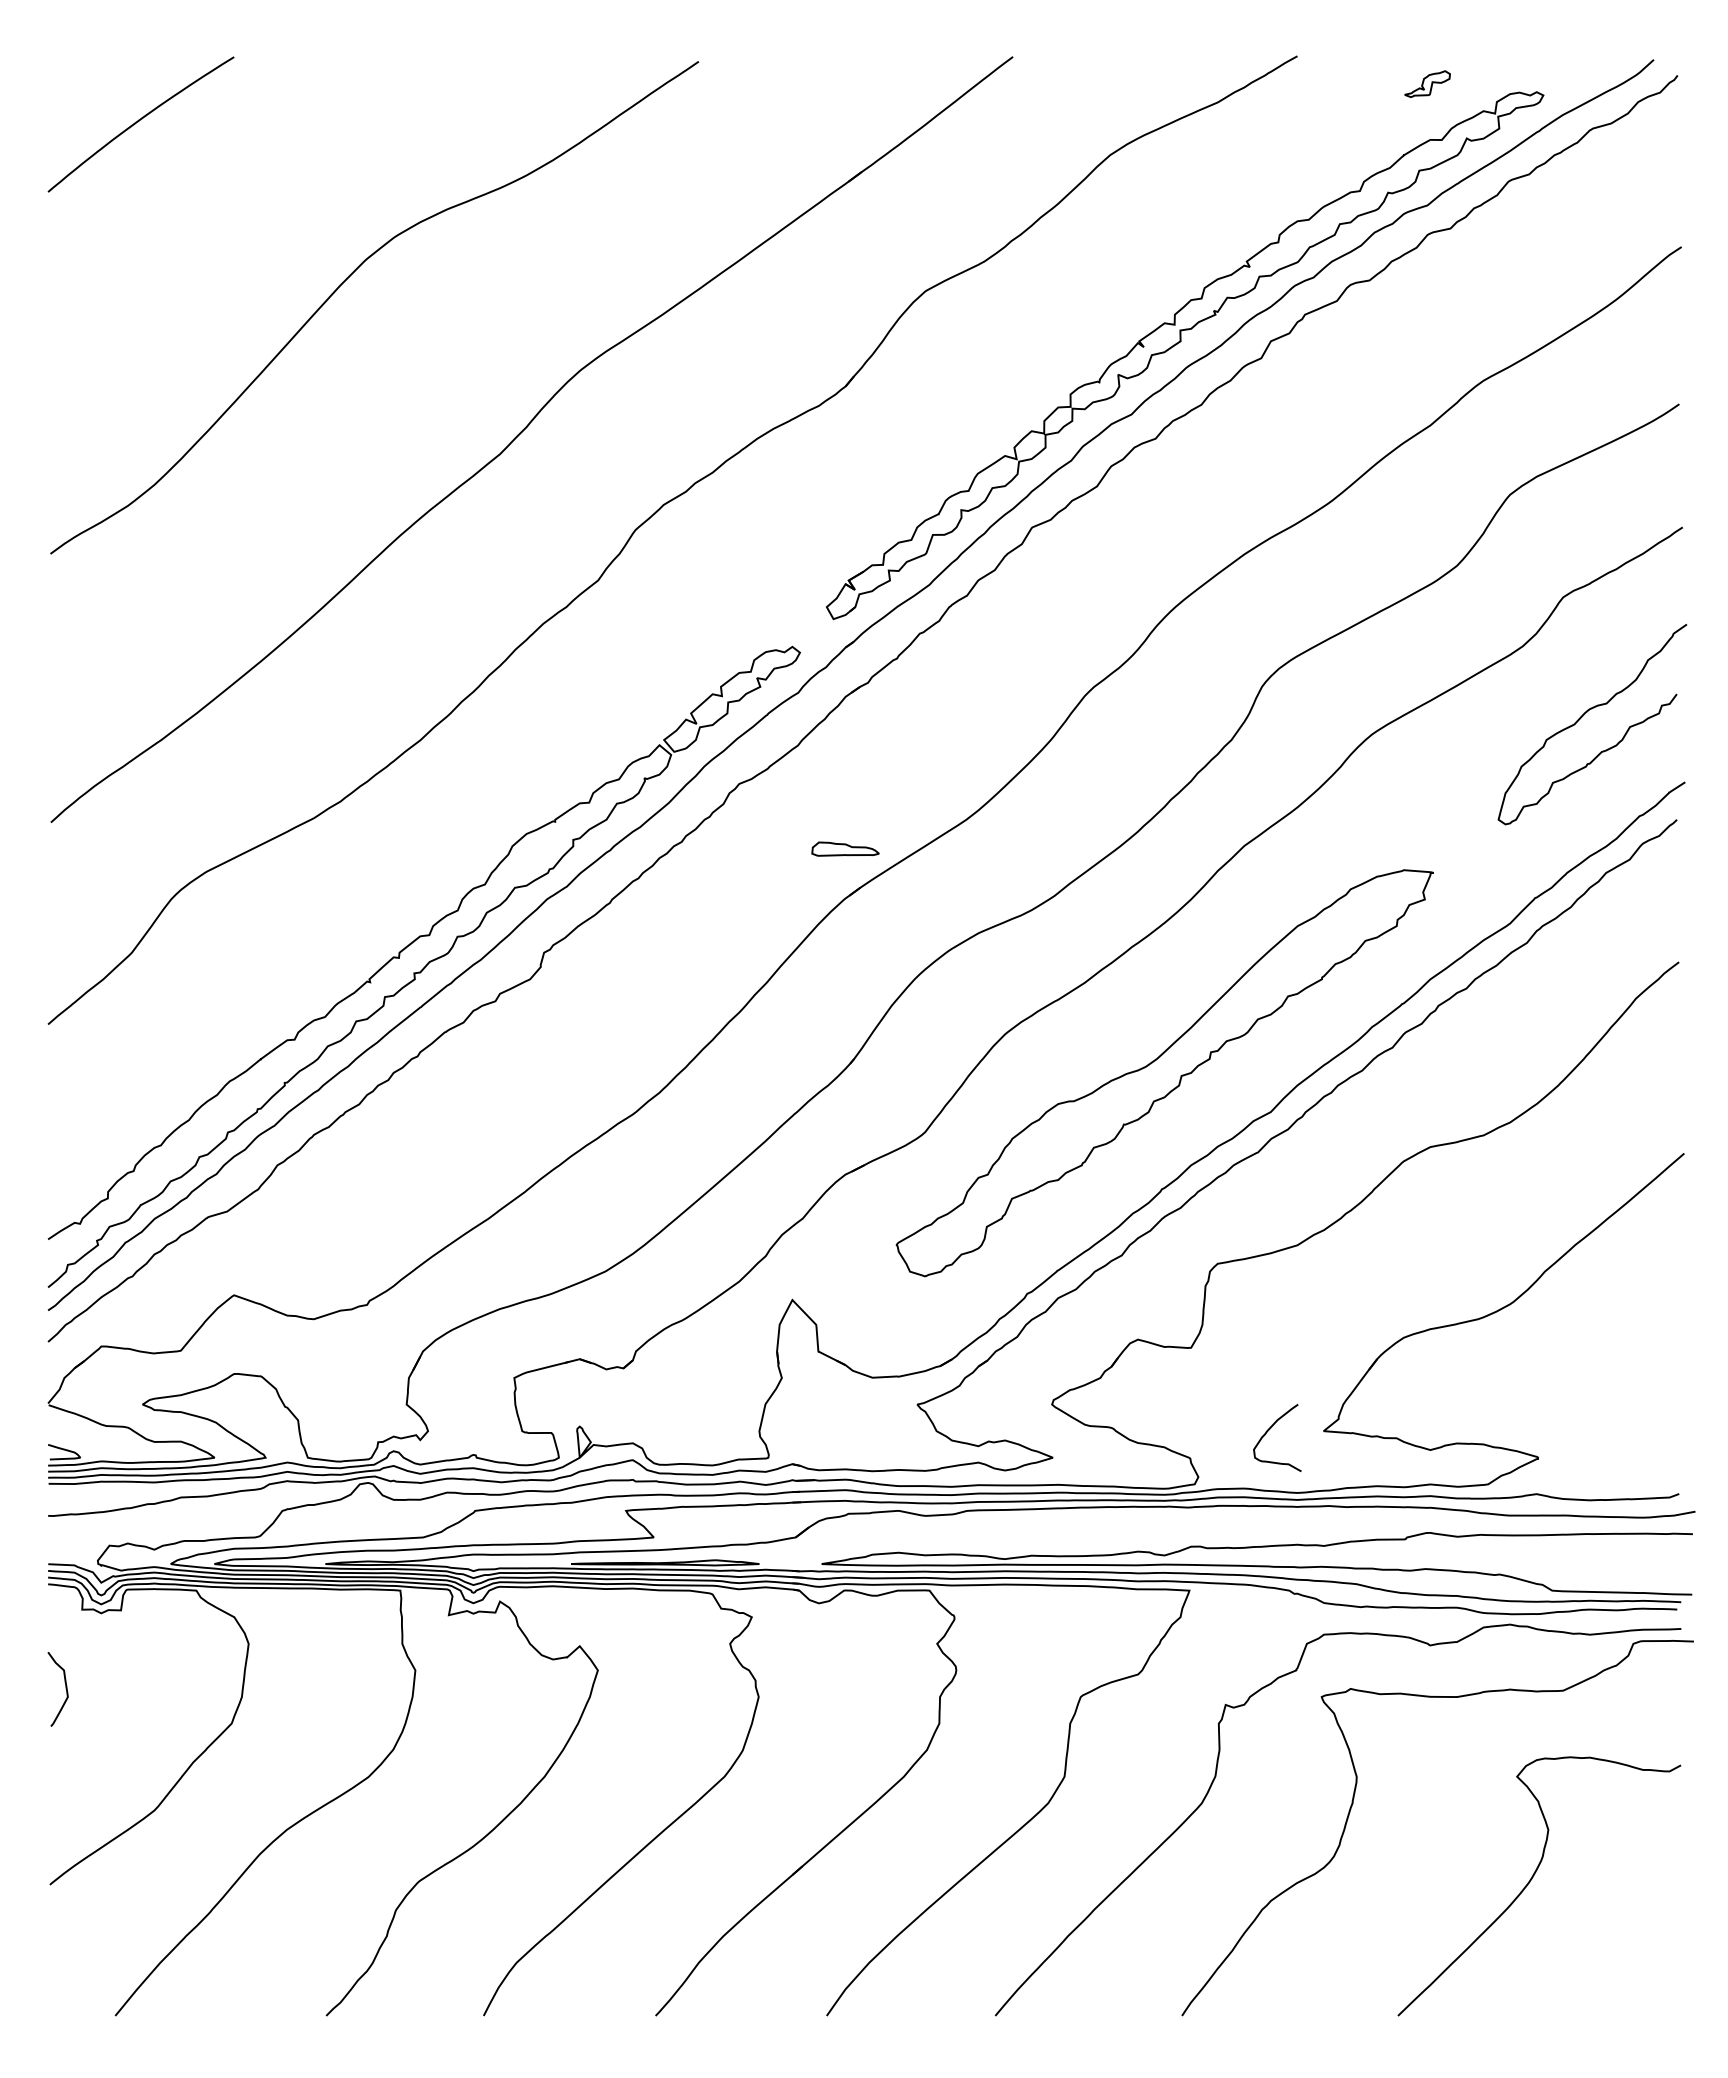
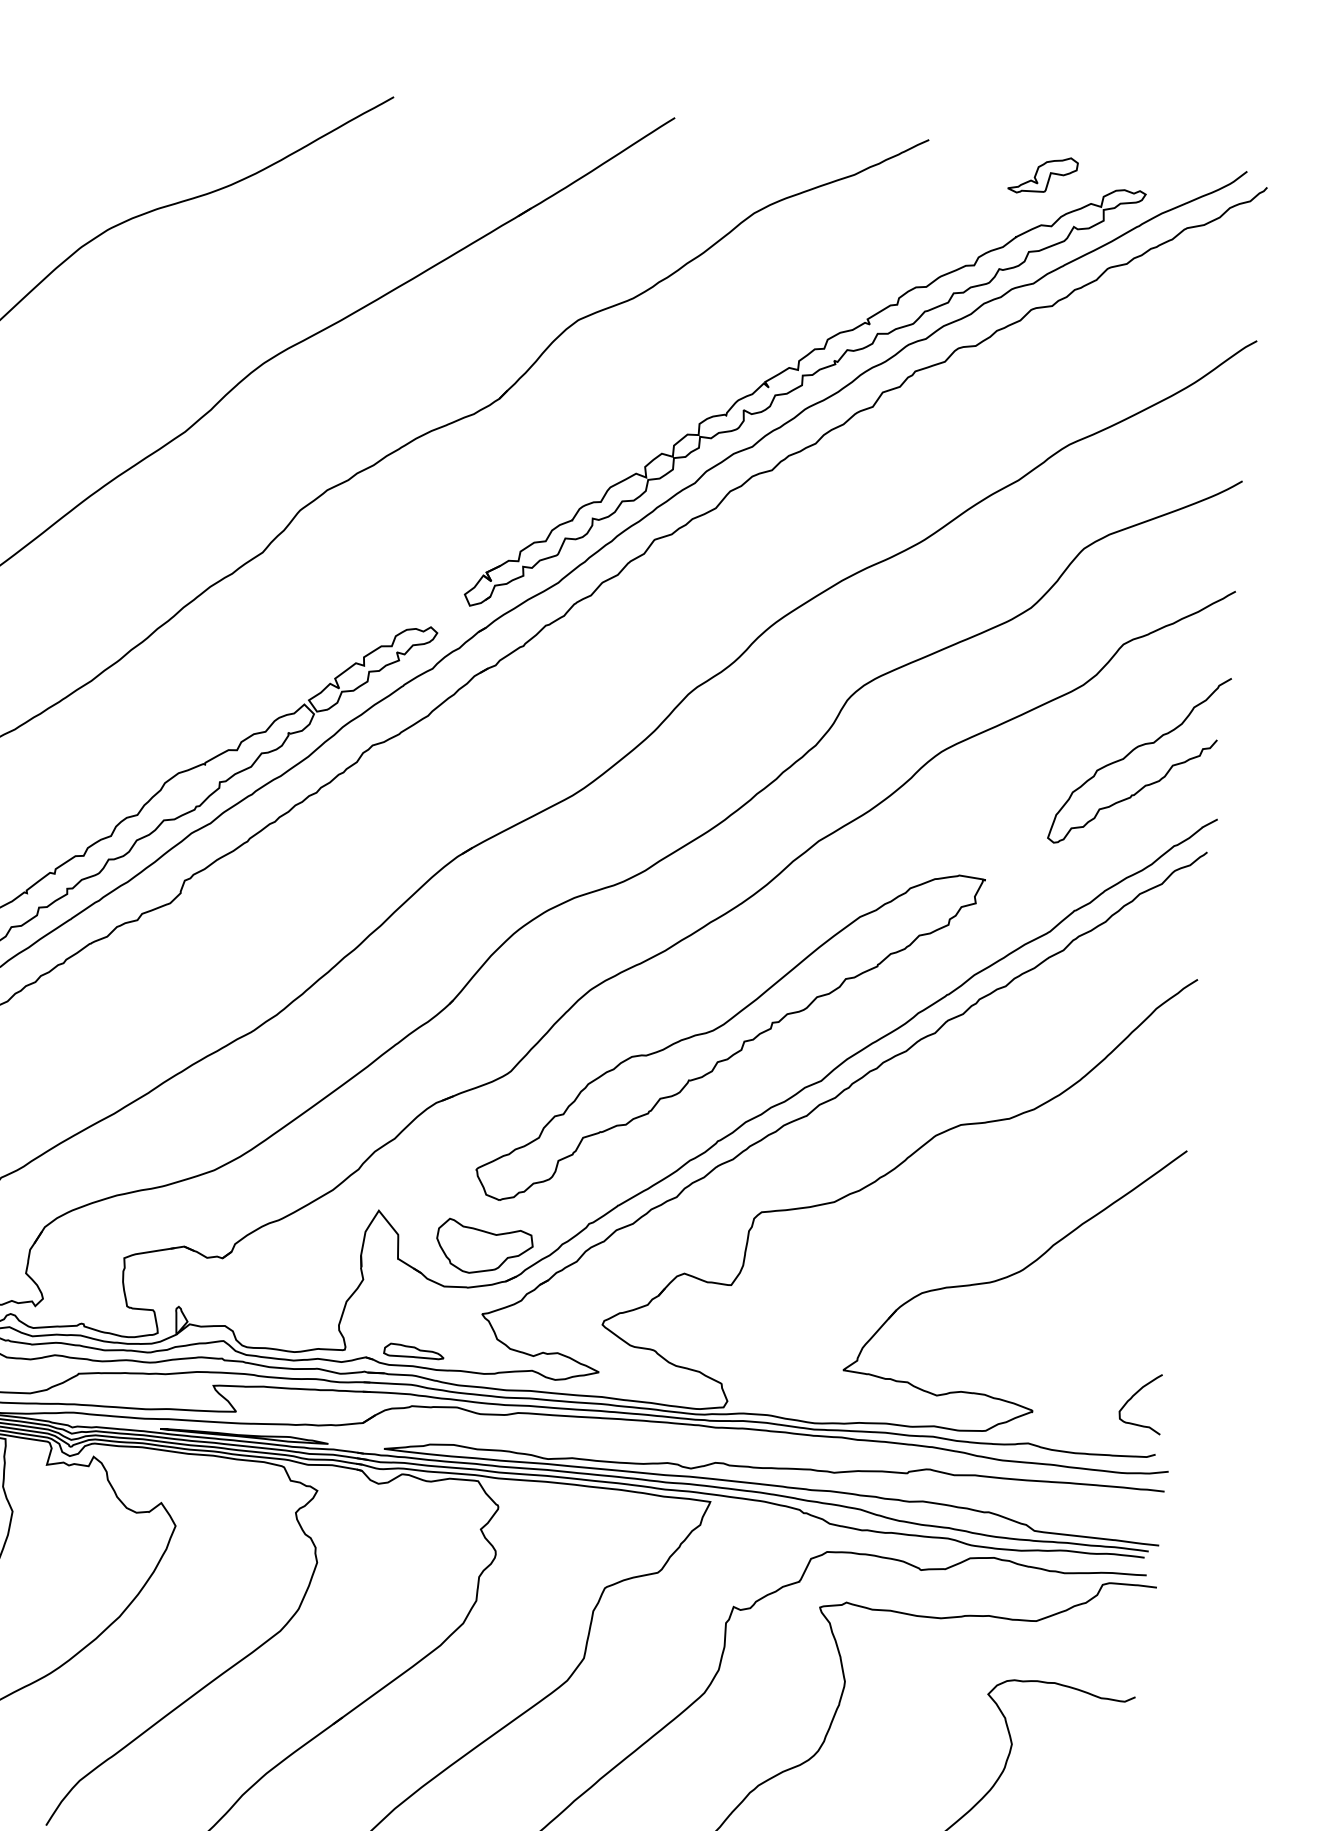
part: (1427, 83) -> (1043, 174), size x1.67
part: (845, 848) -> (414, 1351), moved
part: (913, 1330) -> (484, 1247), added
curve: (1270, 1429) -> (1135, 1394), moved

